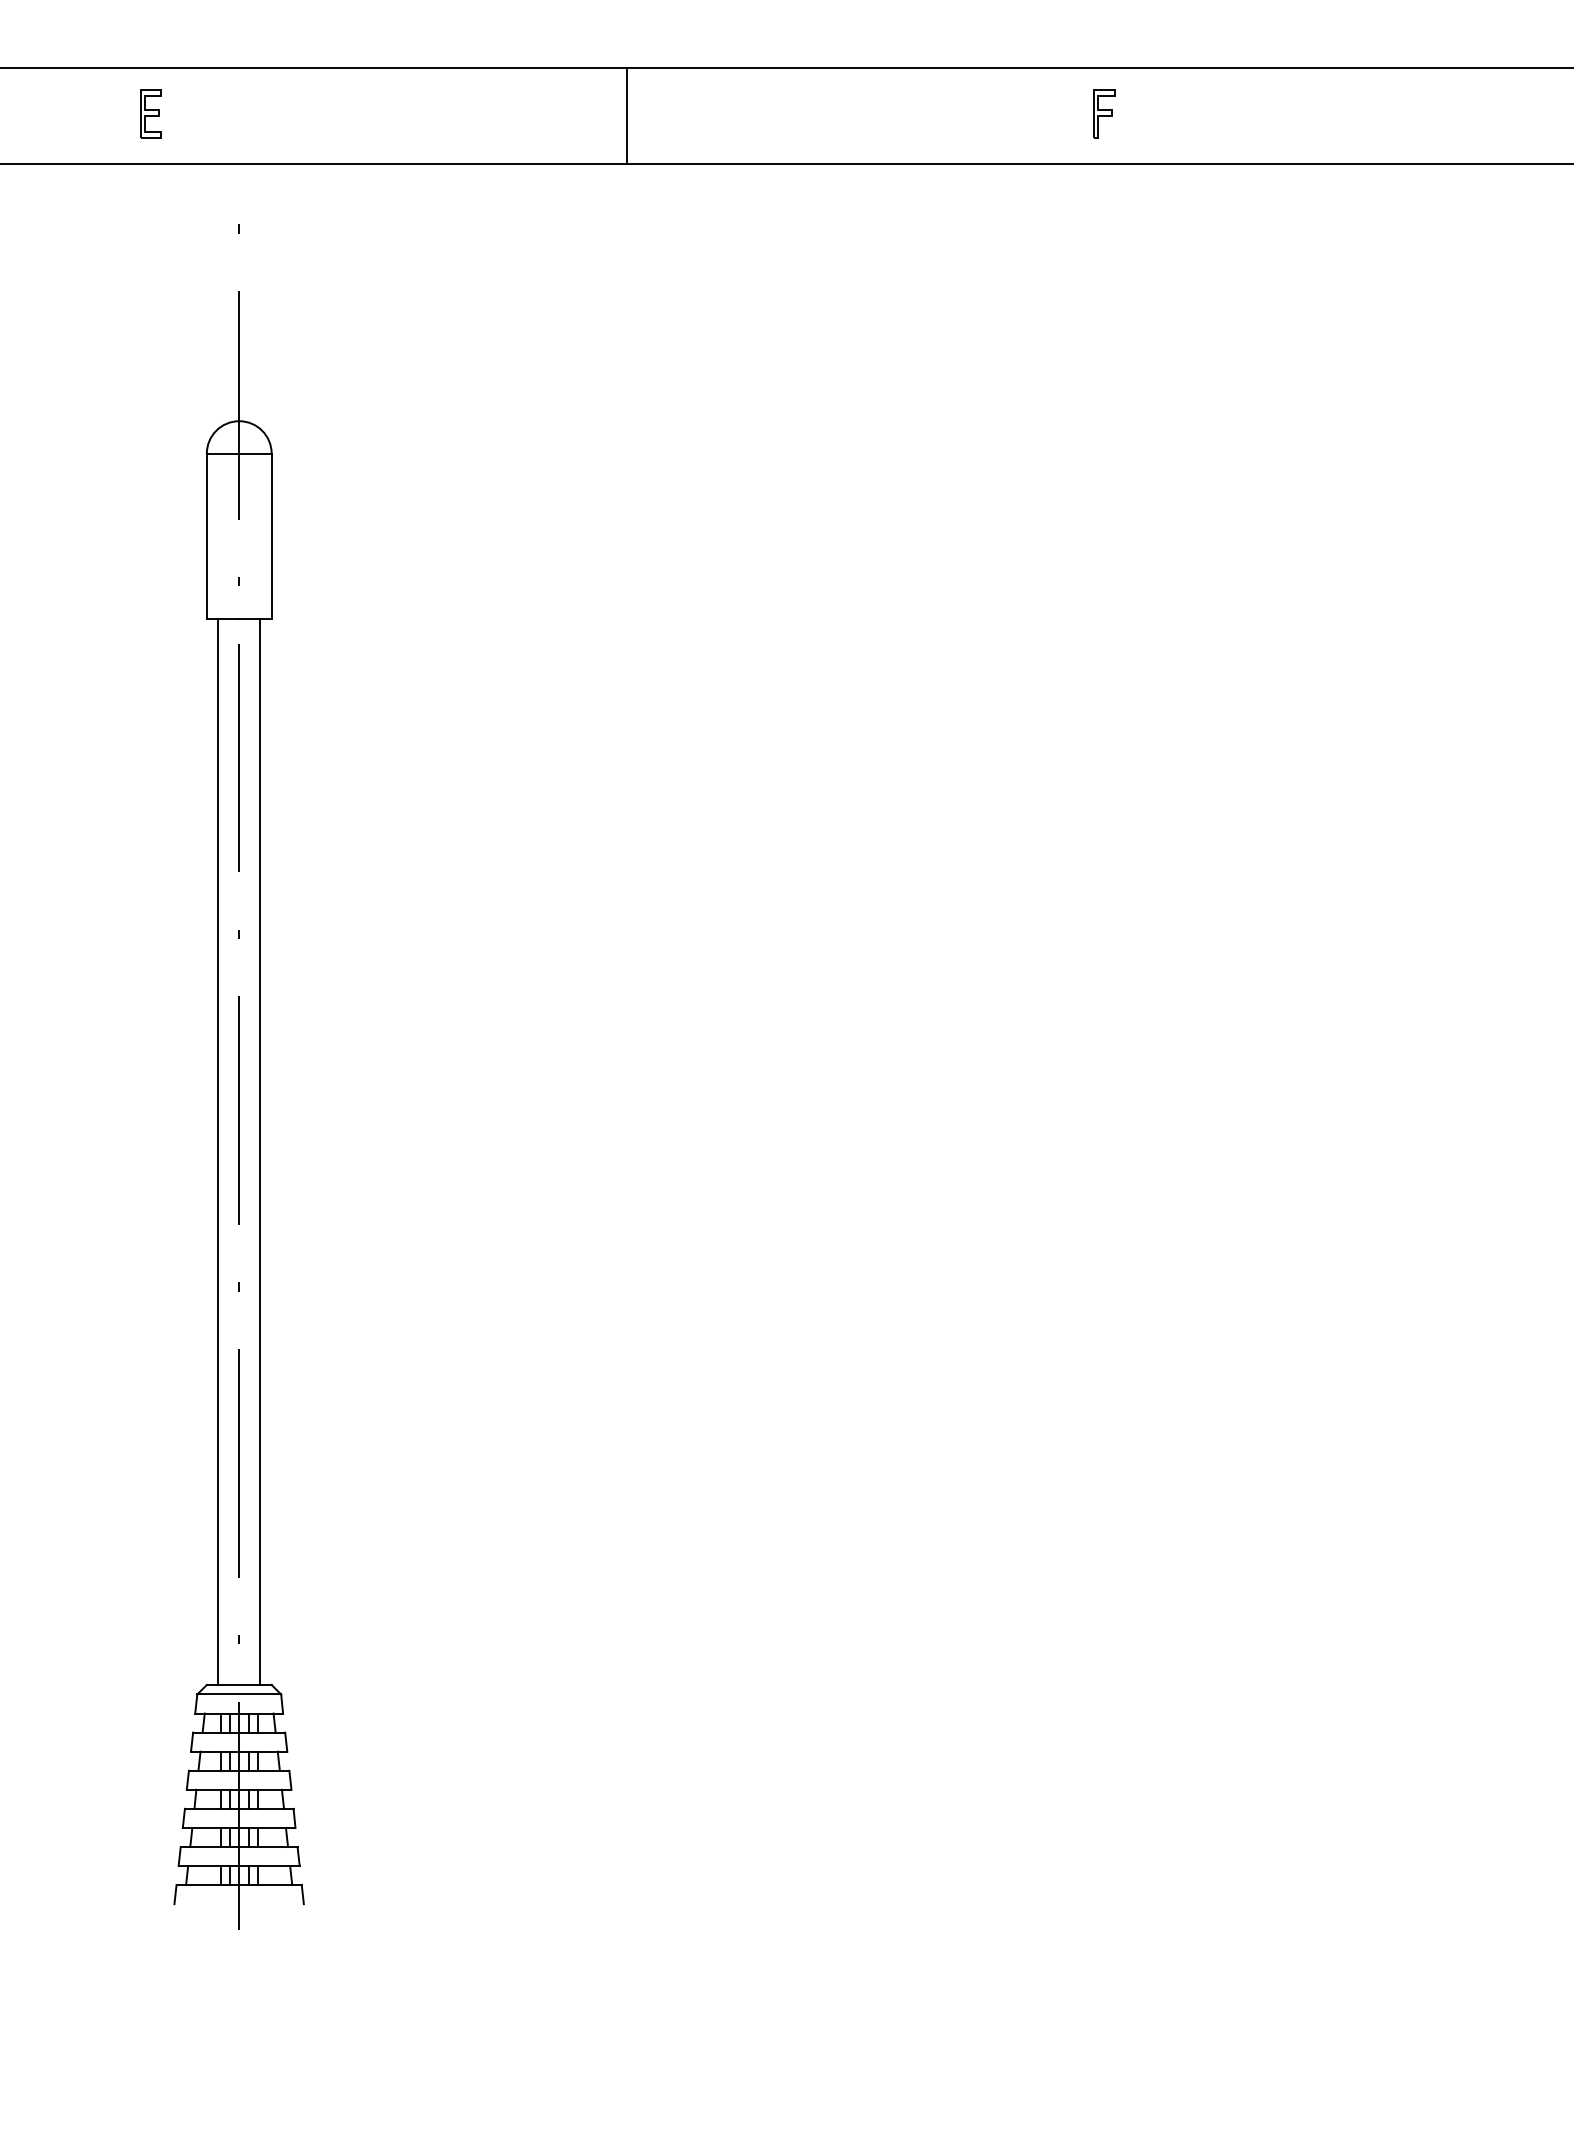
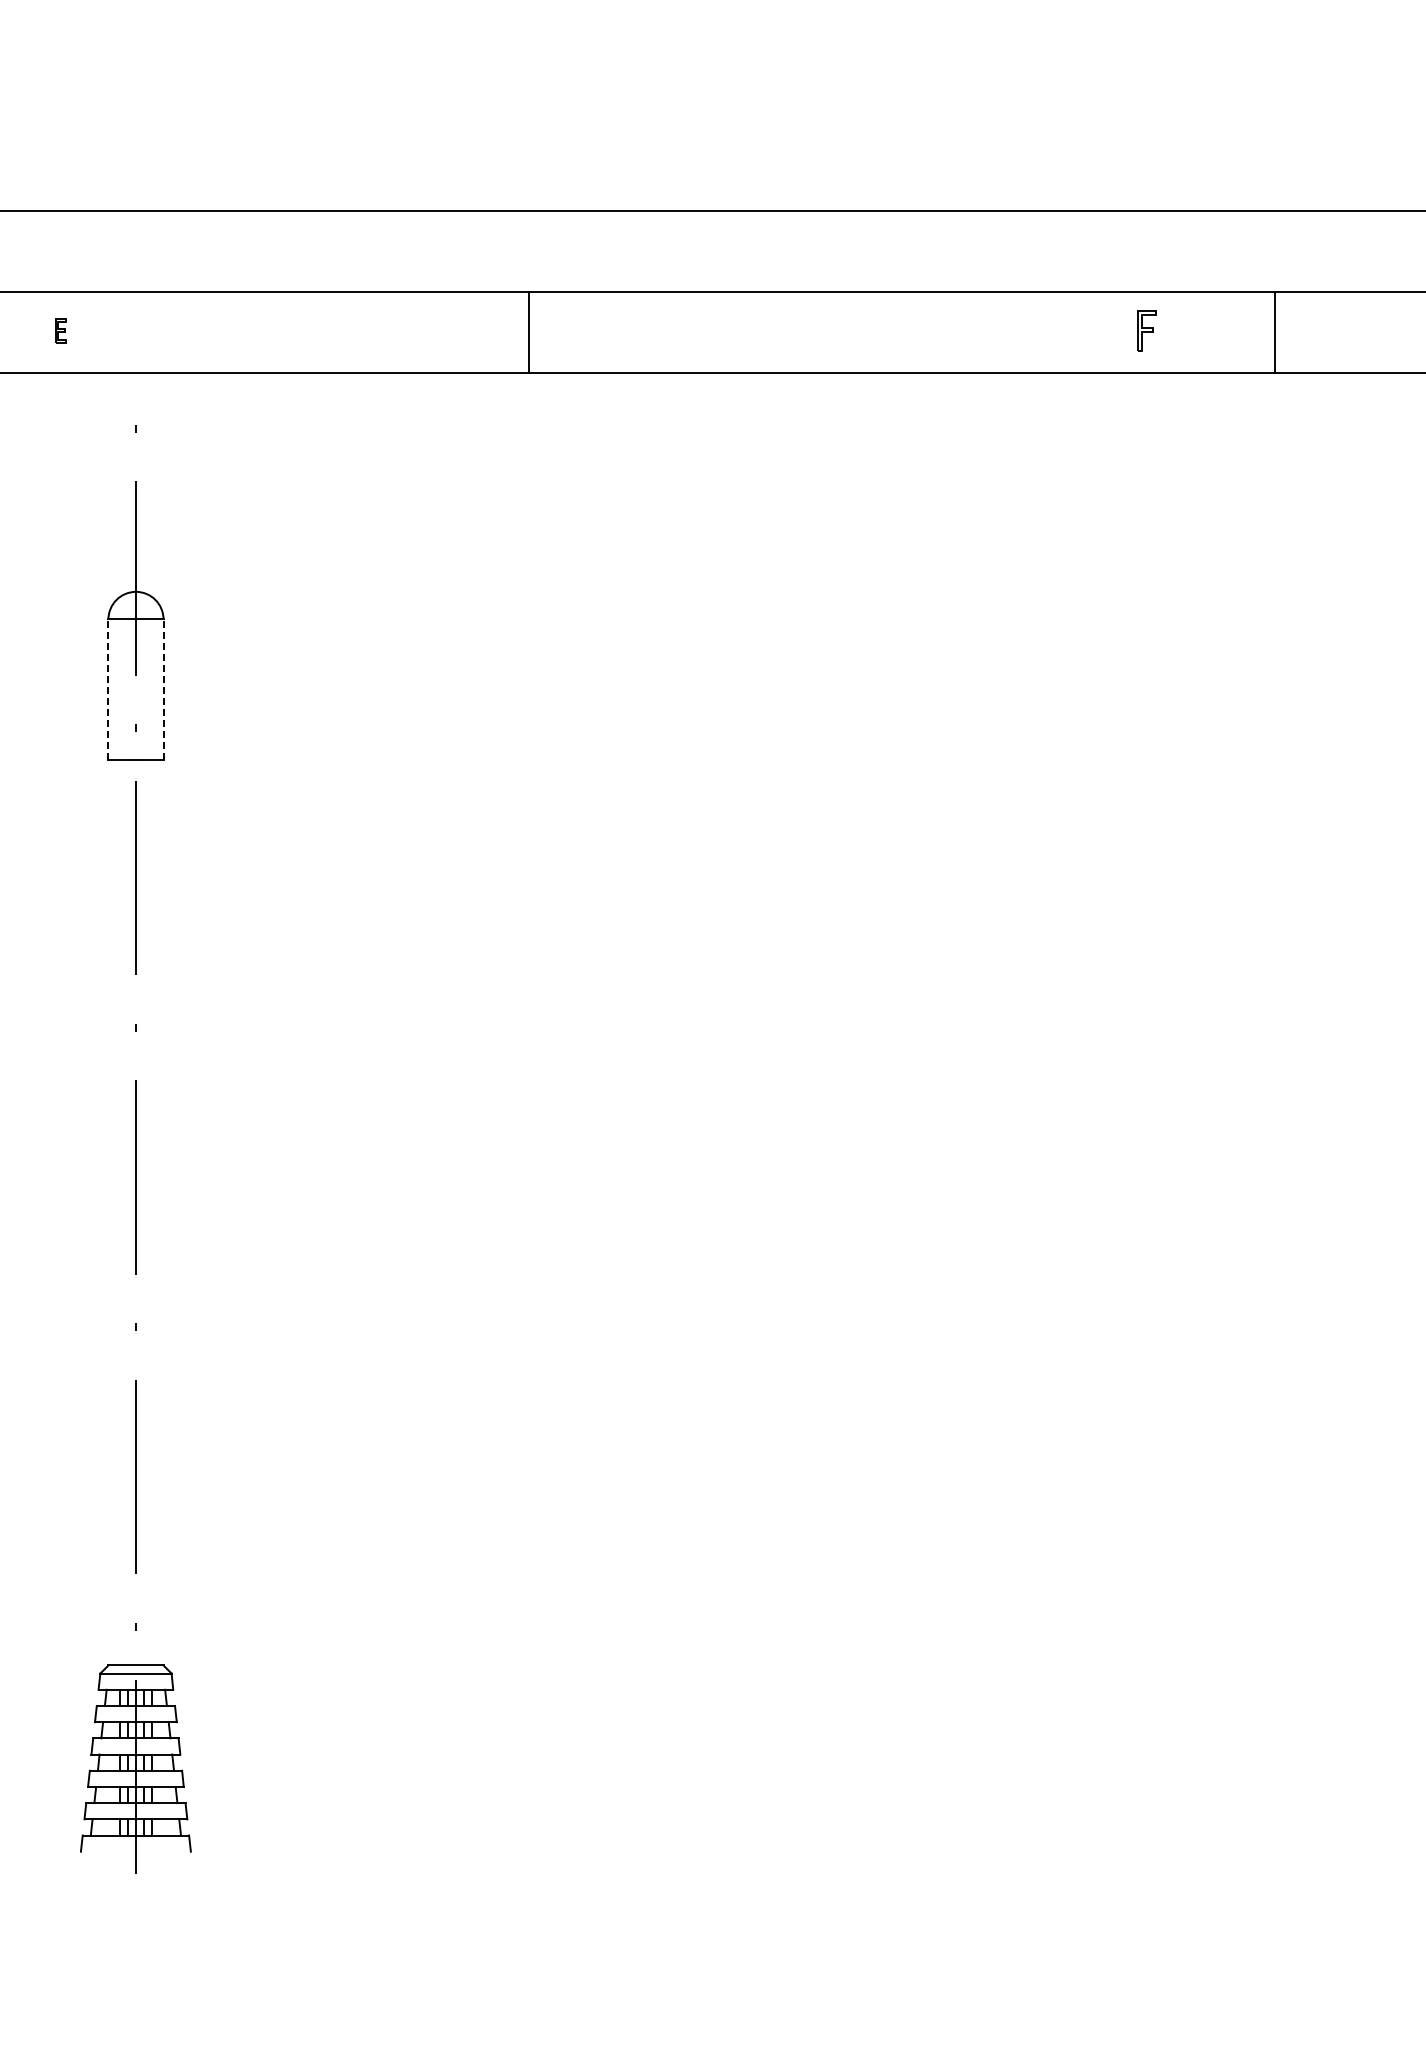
part: (150, 113) -> (60, 330), size x0.6
part: (1103, 113) -> (1146, 330), moved
line: (627, 114) -> (529, 331), moved
line: (206, 536) -> (108, 689), solid -> dashed
line: (271, 536) -> (163, 689), solid -> dashed
line: (218, 1151) -> (118, 1212), removed
line: (259, 1151) -> (153, 1212), removed

